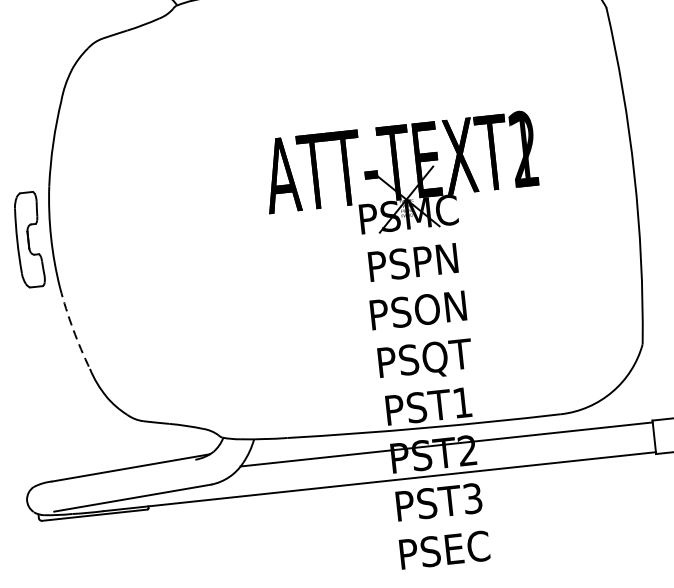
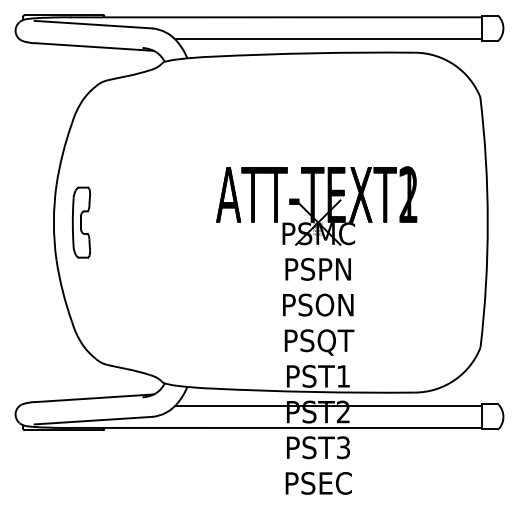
part: (29, 239) -> (81, 222), moved
arc: (72, 328) -> (62, 291), dashed -> solid

